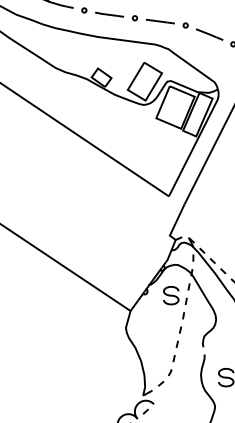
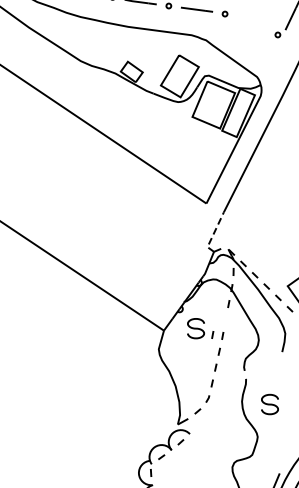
line: (209, 34) -> (251, 23), removed
line: (175, 223) -> (213, 233), solid -> dashed
part: (175, 295) -> (200, 328), moved

